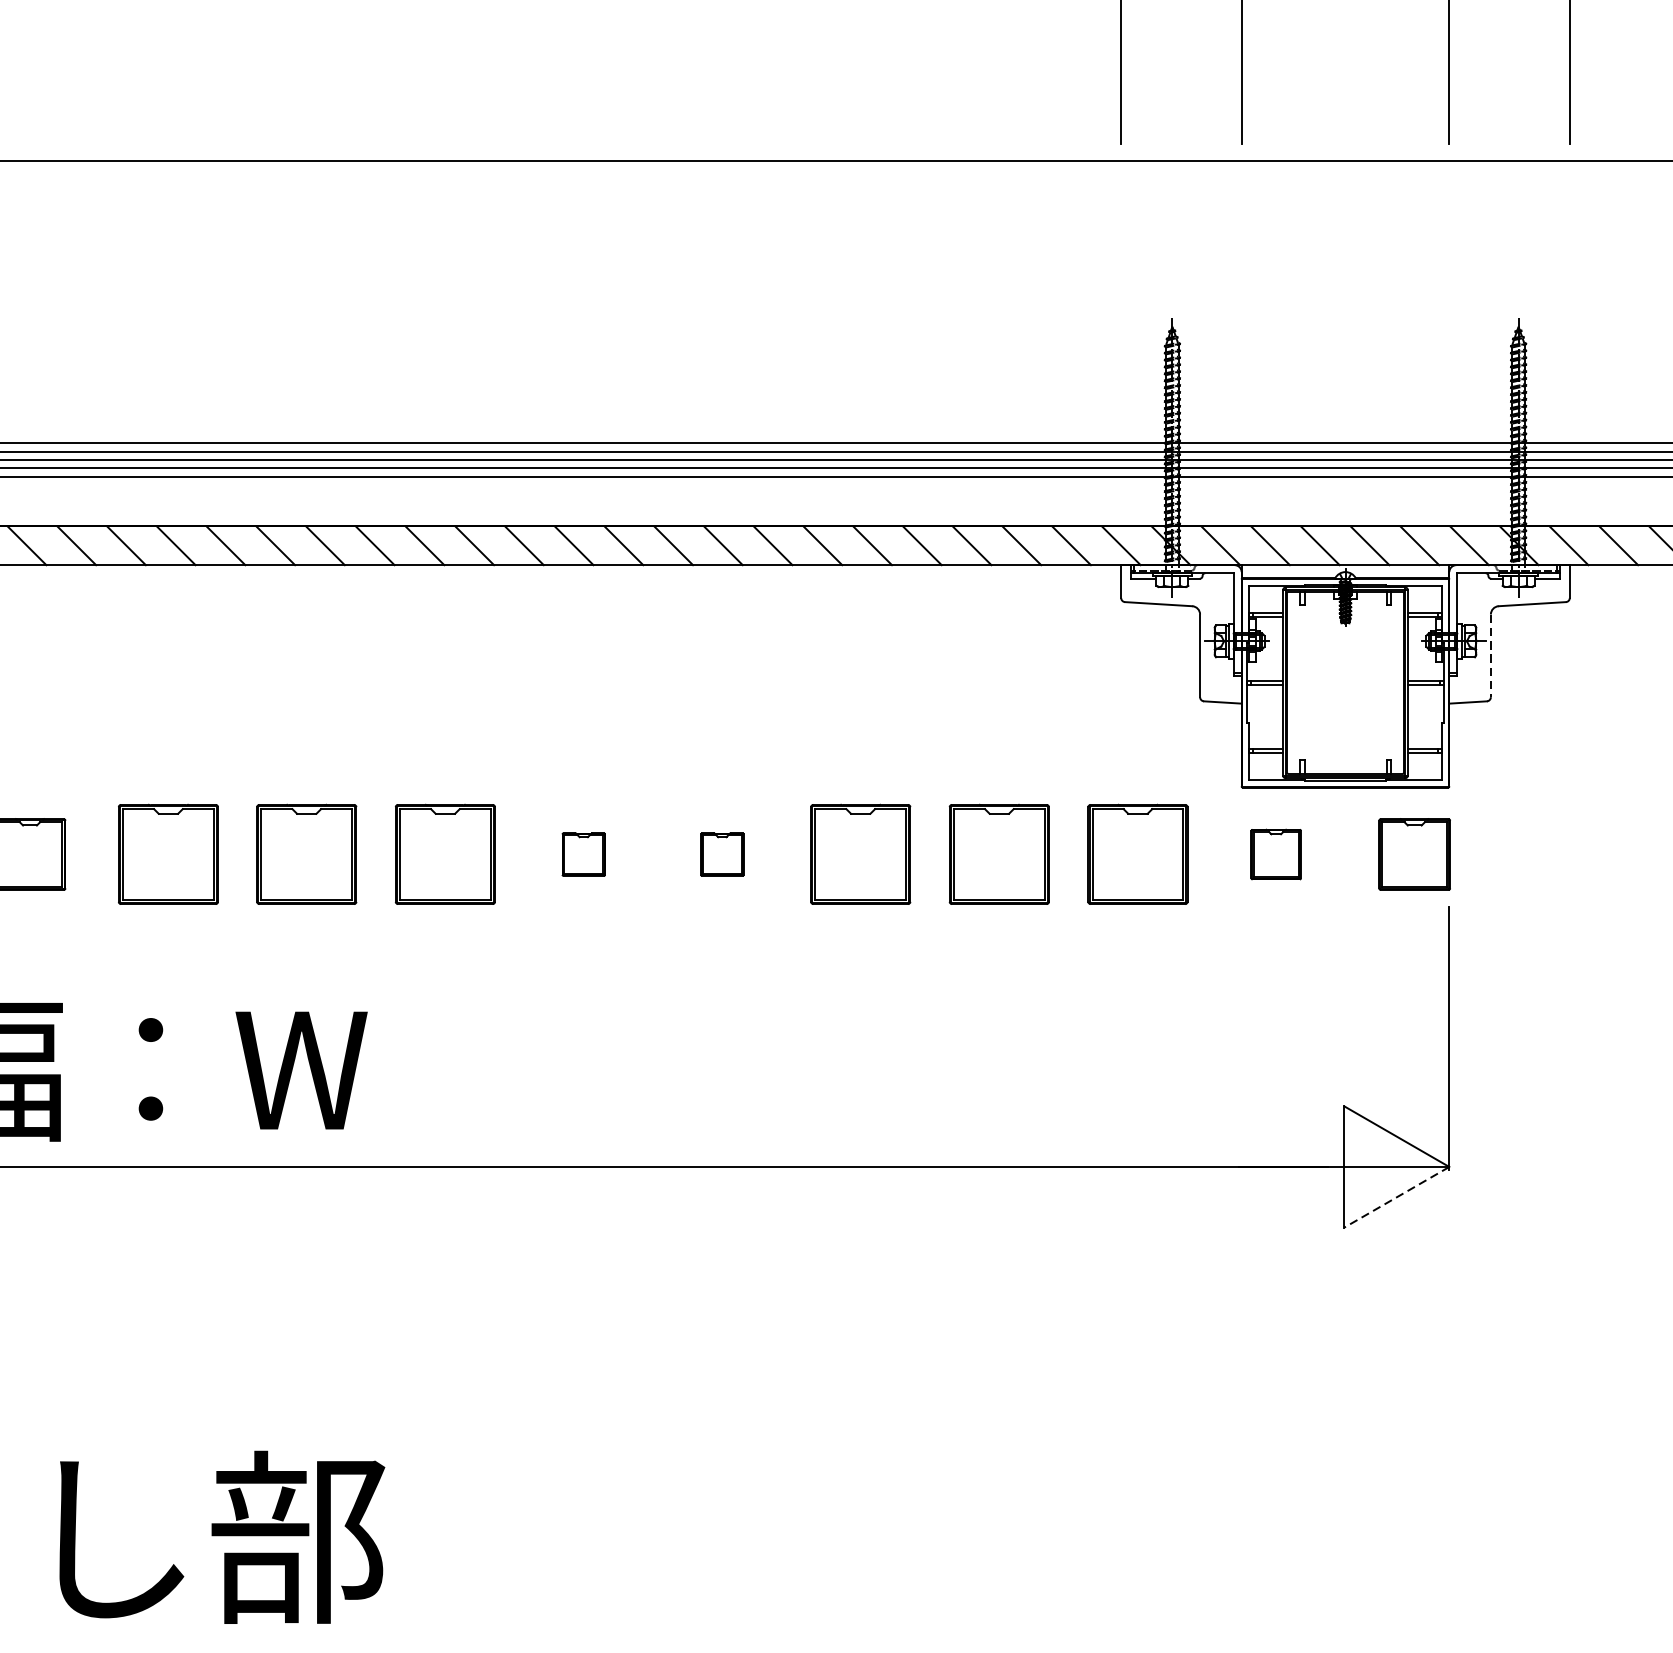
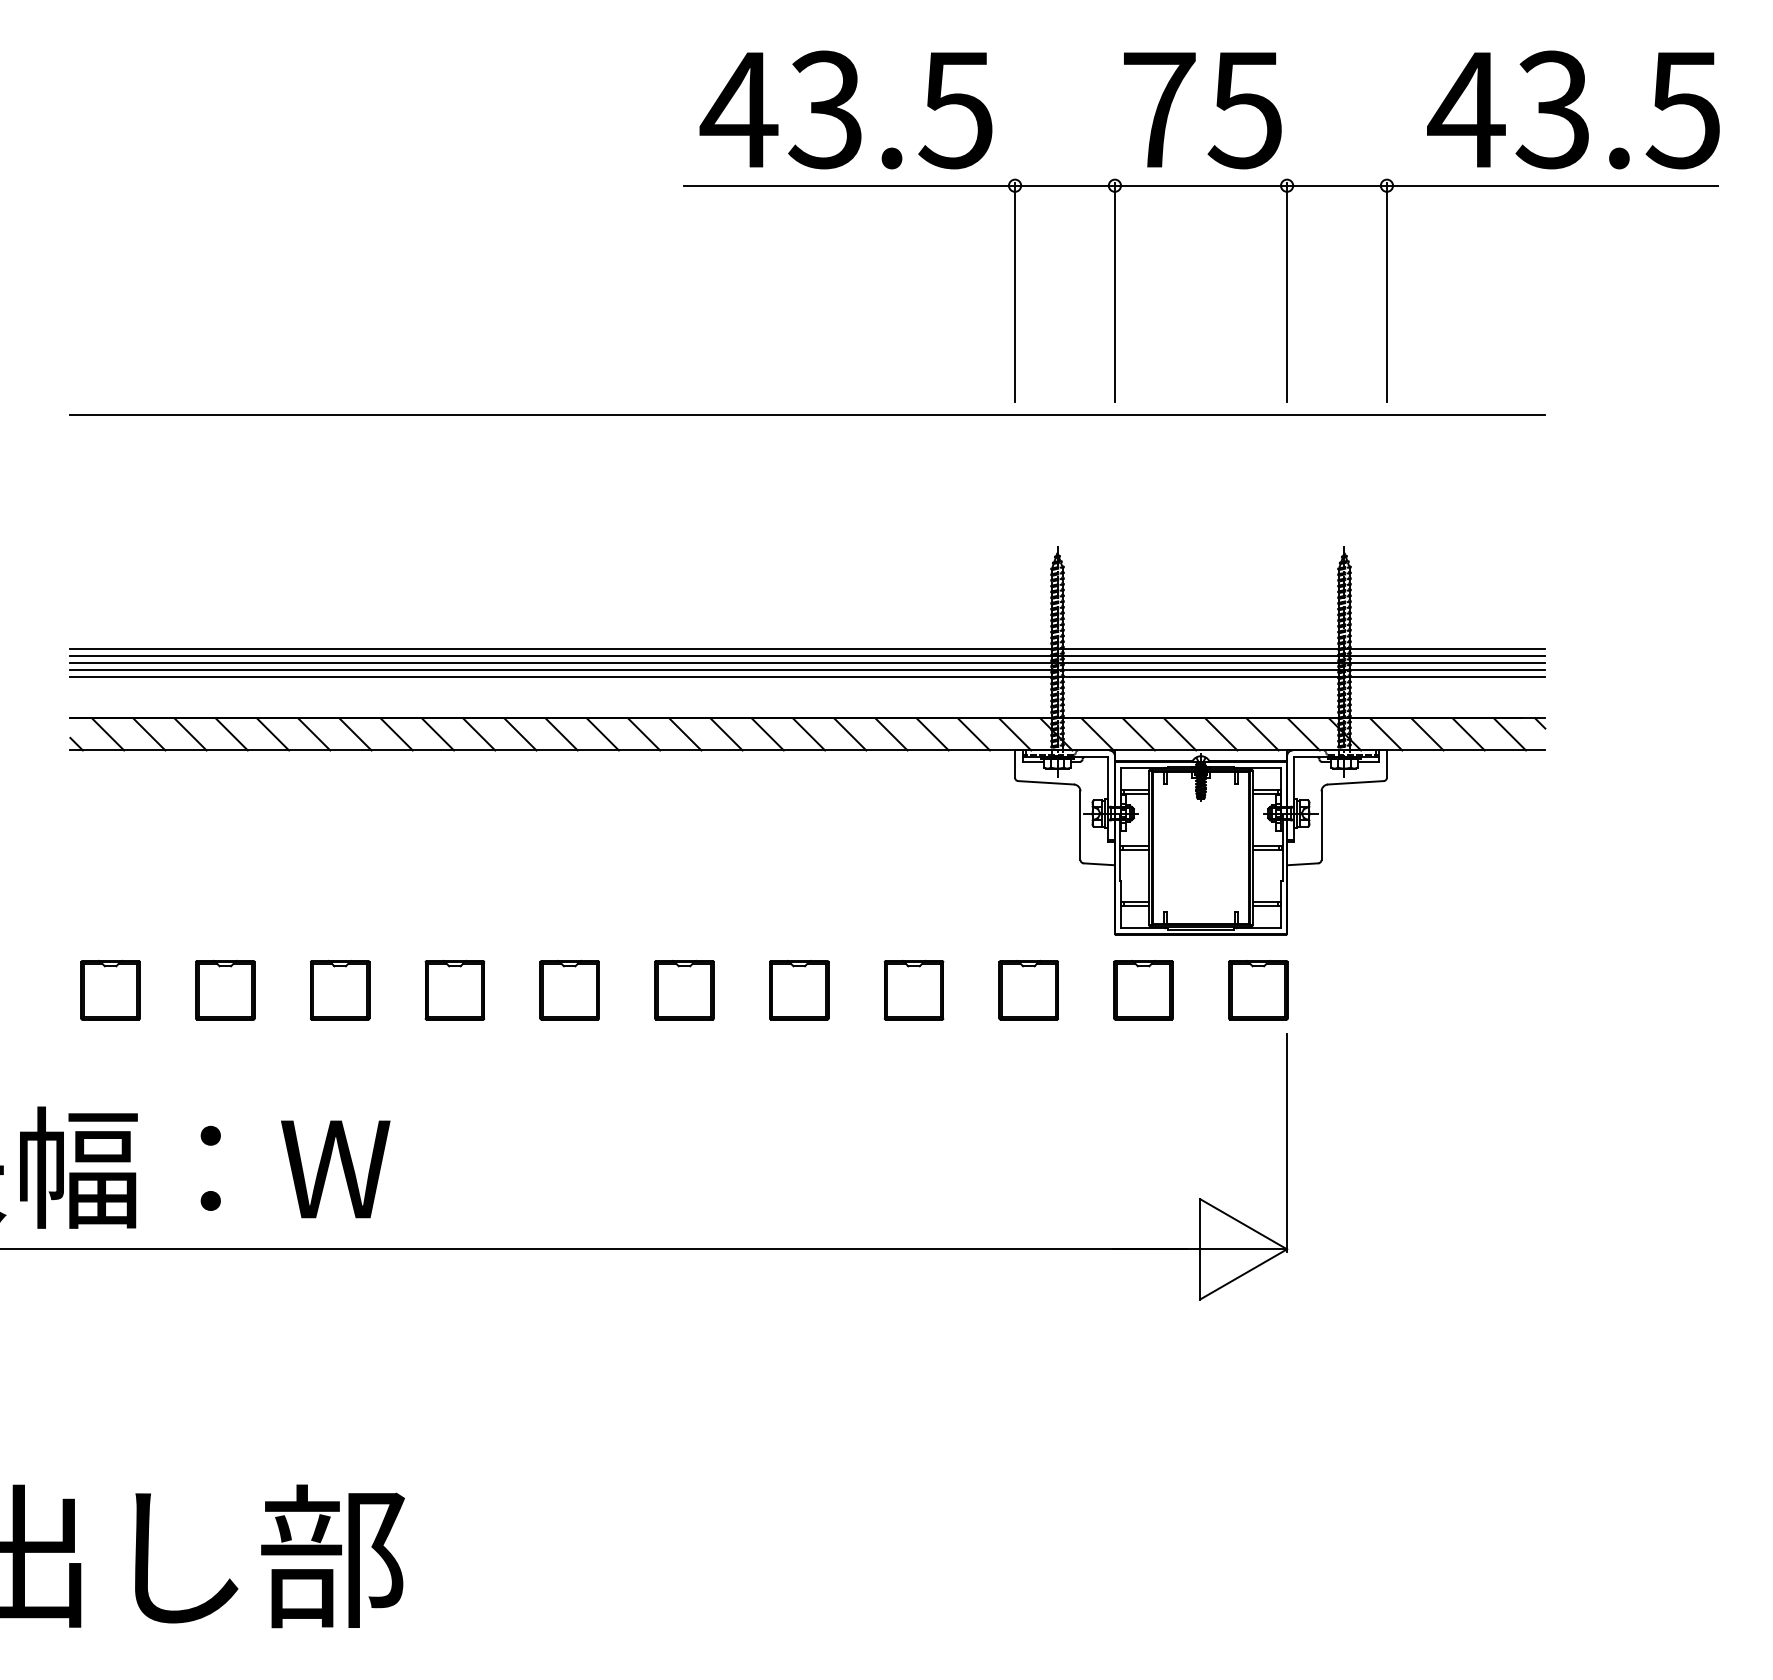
line: (1490, 656) -> (1321, 826), dashed -> solid
part: (168, 854) -> (225, 990), size x0.71
part: (307, 854) -> (340, 990), size x0.71
part: (444, 854) -> (454, 990), size x0.71
part: (583, 854) -> (569, 990), size x1.67
part: (722, 854) -> (684, 990), size x1.67
part: (861, 854) -> (799, 990), size x0.71
part: (998, 854) -> (913, 990), size x0.71
part: (1137, 854) -> (1028, 990), size x0.71
part: (1276, 854) -> (1143, 990), size x1.43
line: (1396, 1197) -> (1243, 1274), dashed -> solid

